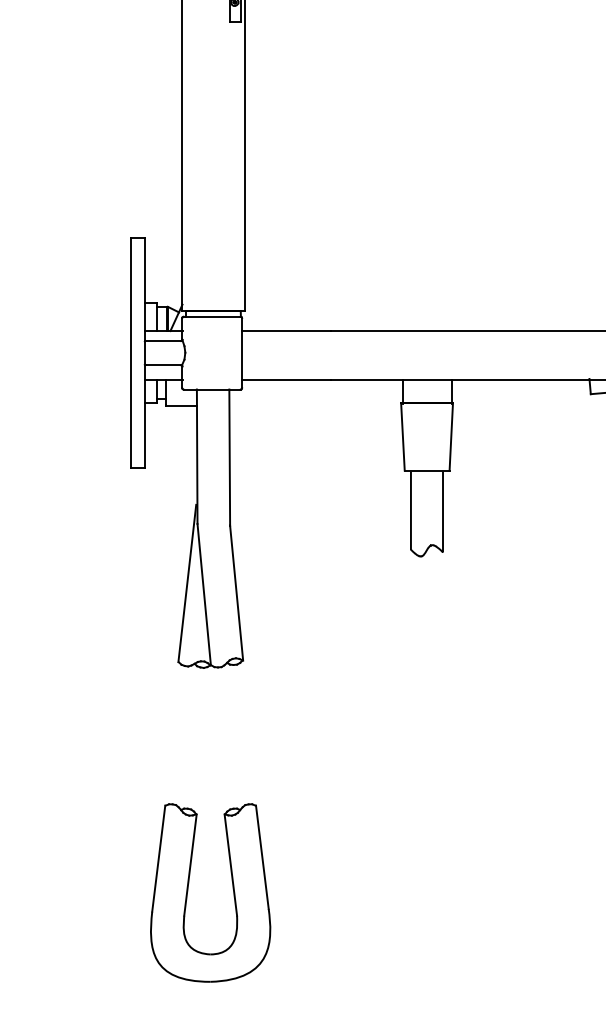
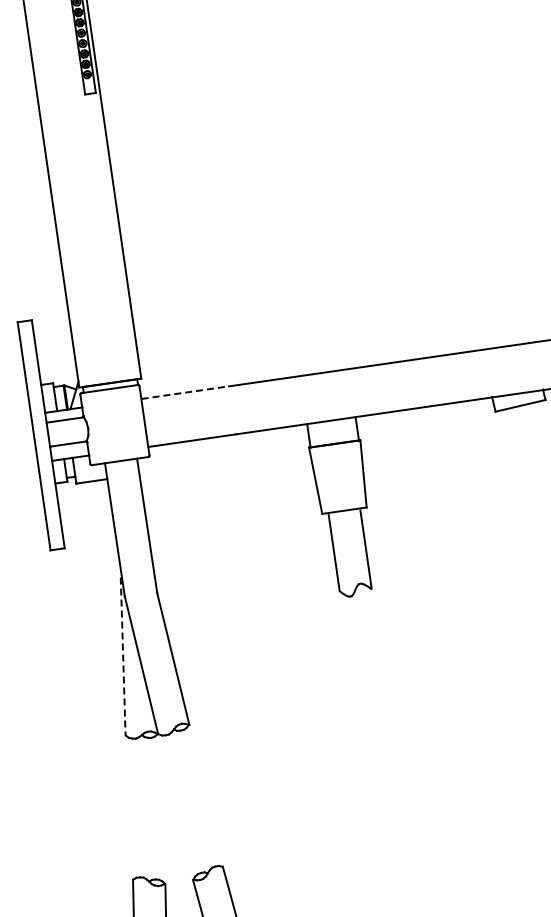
line: (287, 331) -> (186, 392), solid -> dashed
line: (187, 584) -> (123, 657), solid -> dashed

